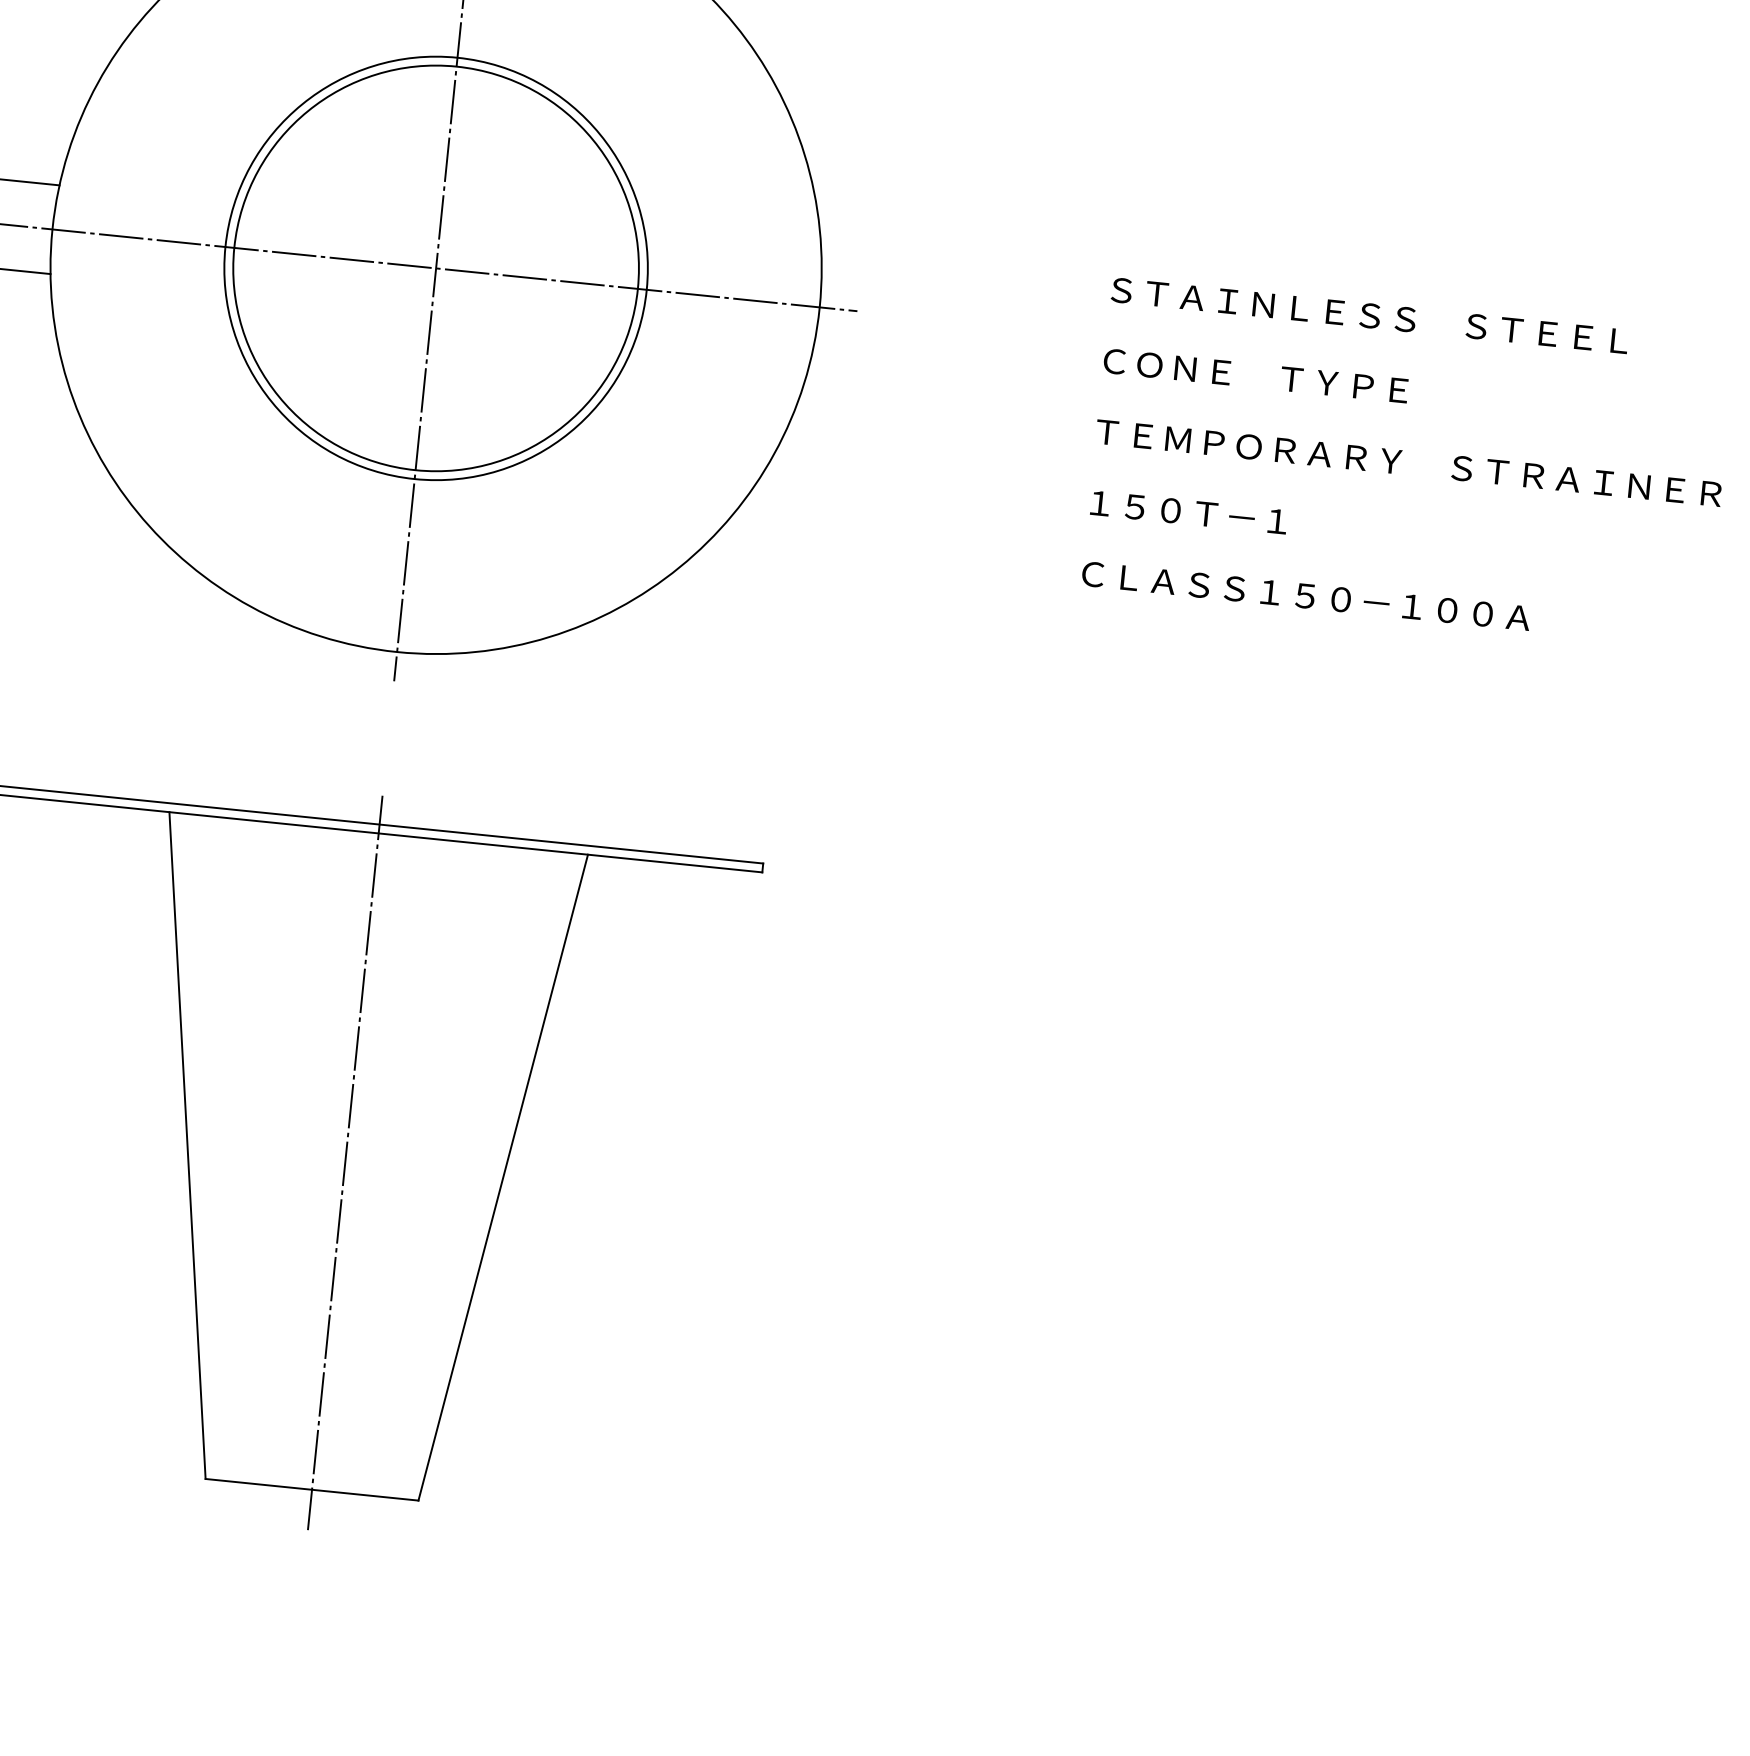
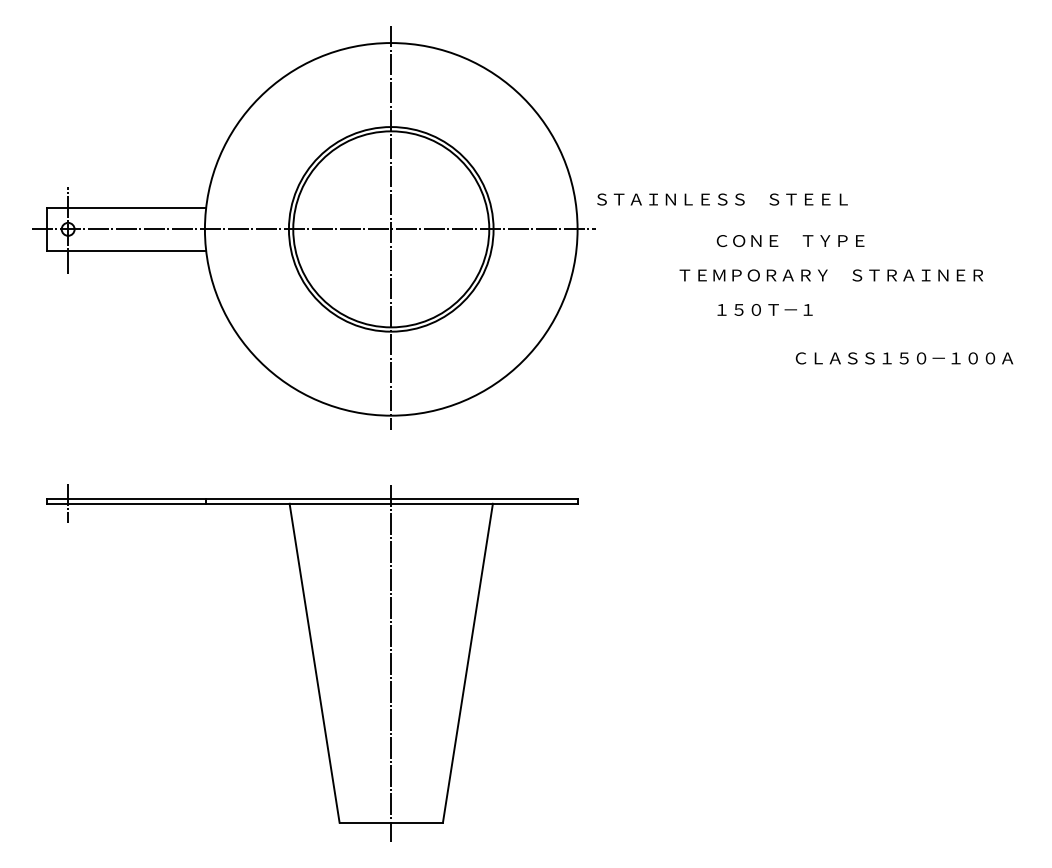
text: (1369, 315) -> (722, 199), moved
text: (1409, 463) -> (831, 275), moved
text: (1306, 596) -> (904, 358), moved

